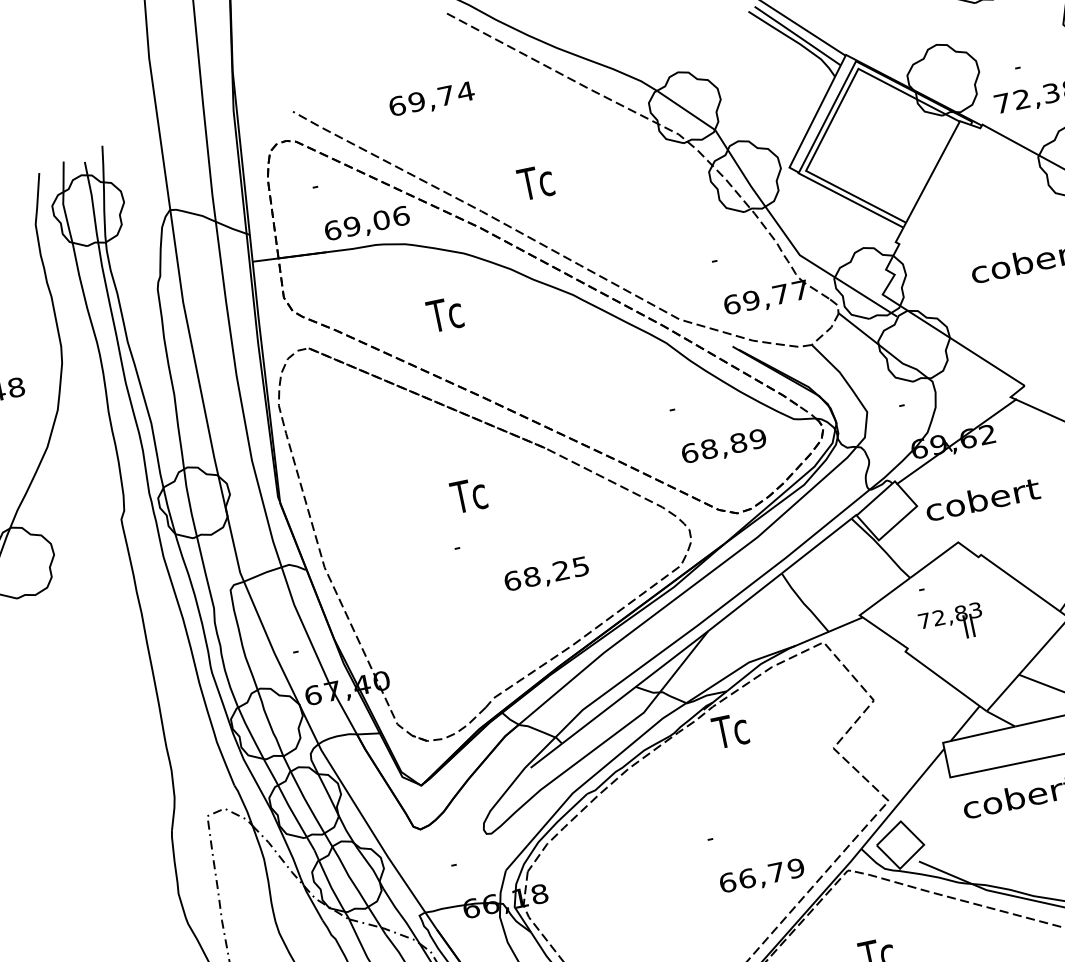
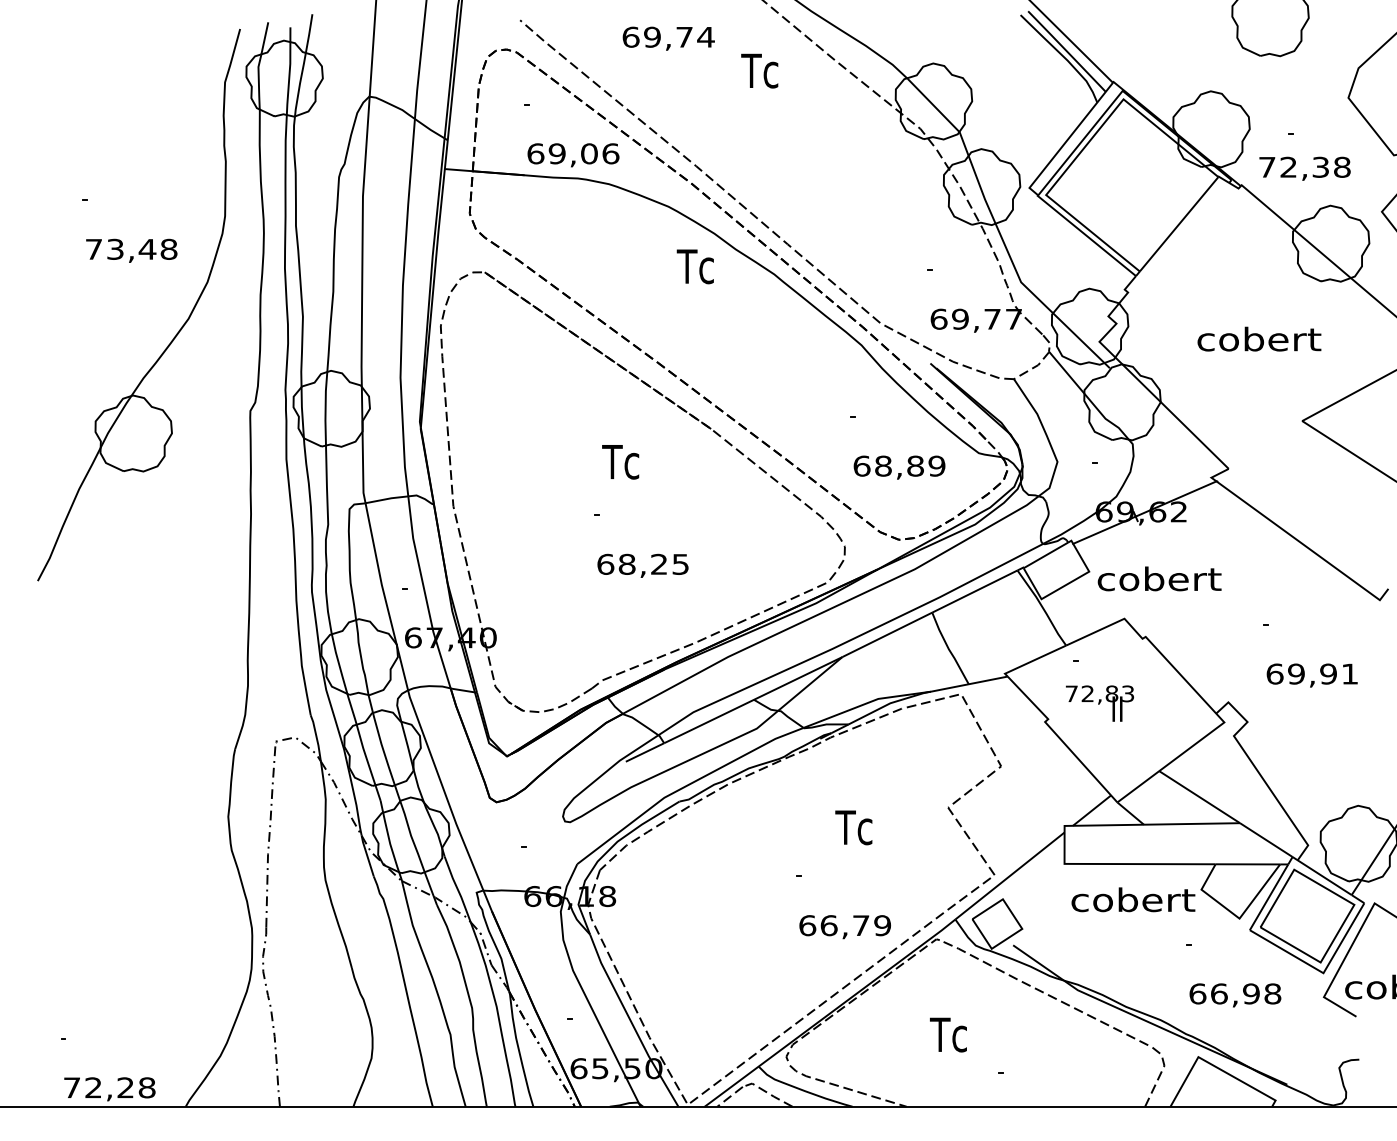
text: (535, 182) -> (759, 70), moved
text: (444, 314) -> (694, 266), moved
text: (546, 574) -> (642, 565), moved
text: (730, 730) -> (853, 827), moved

